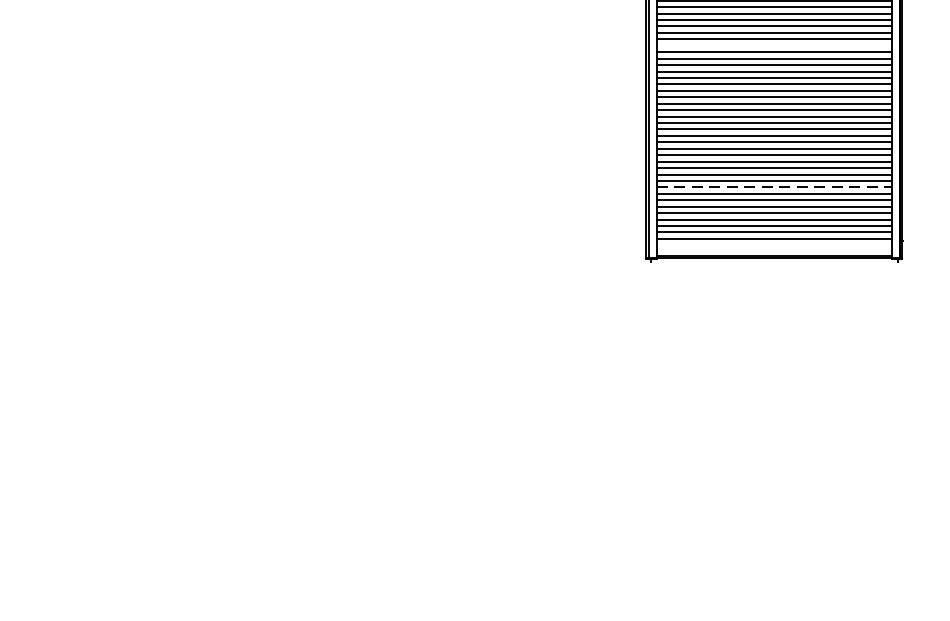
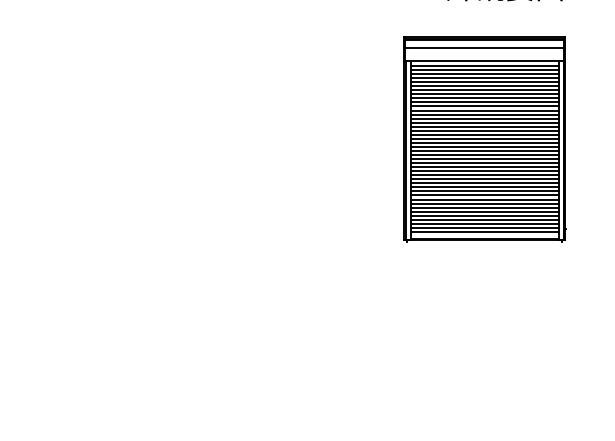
line: (773, 45) -> (484, 106), added
line: (773, 187) -> (484, 195), dashed -> solid
line: (773, 244) -> (484, 231), added

